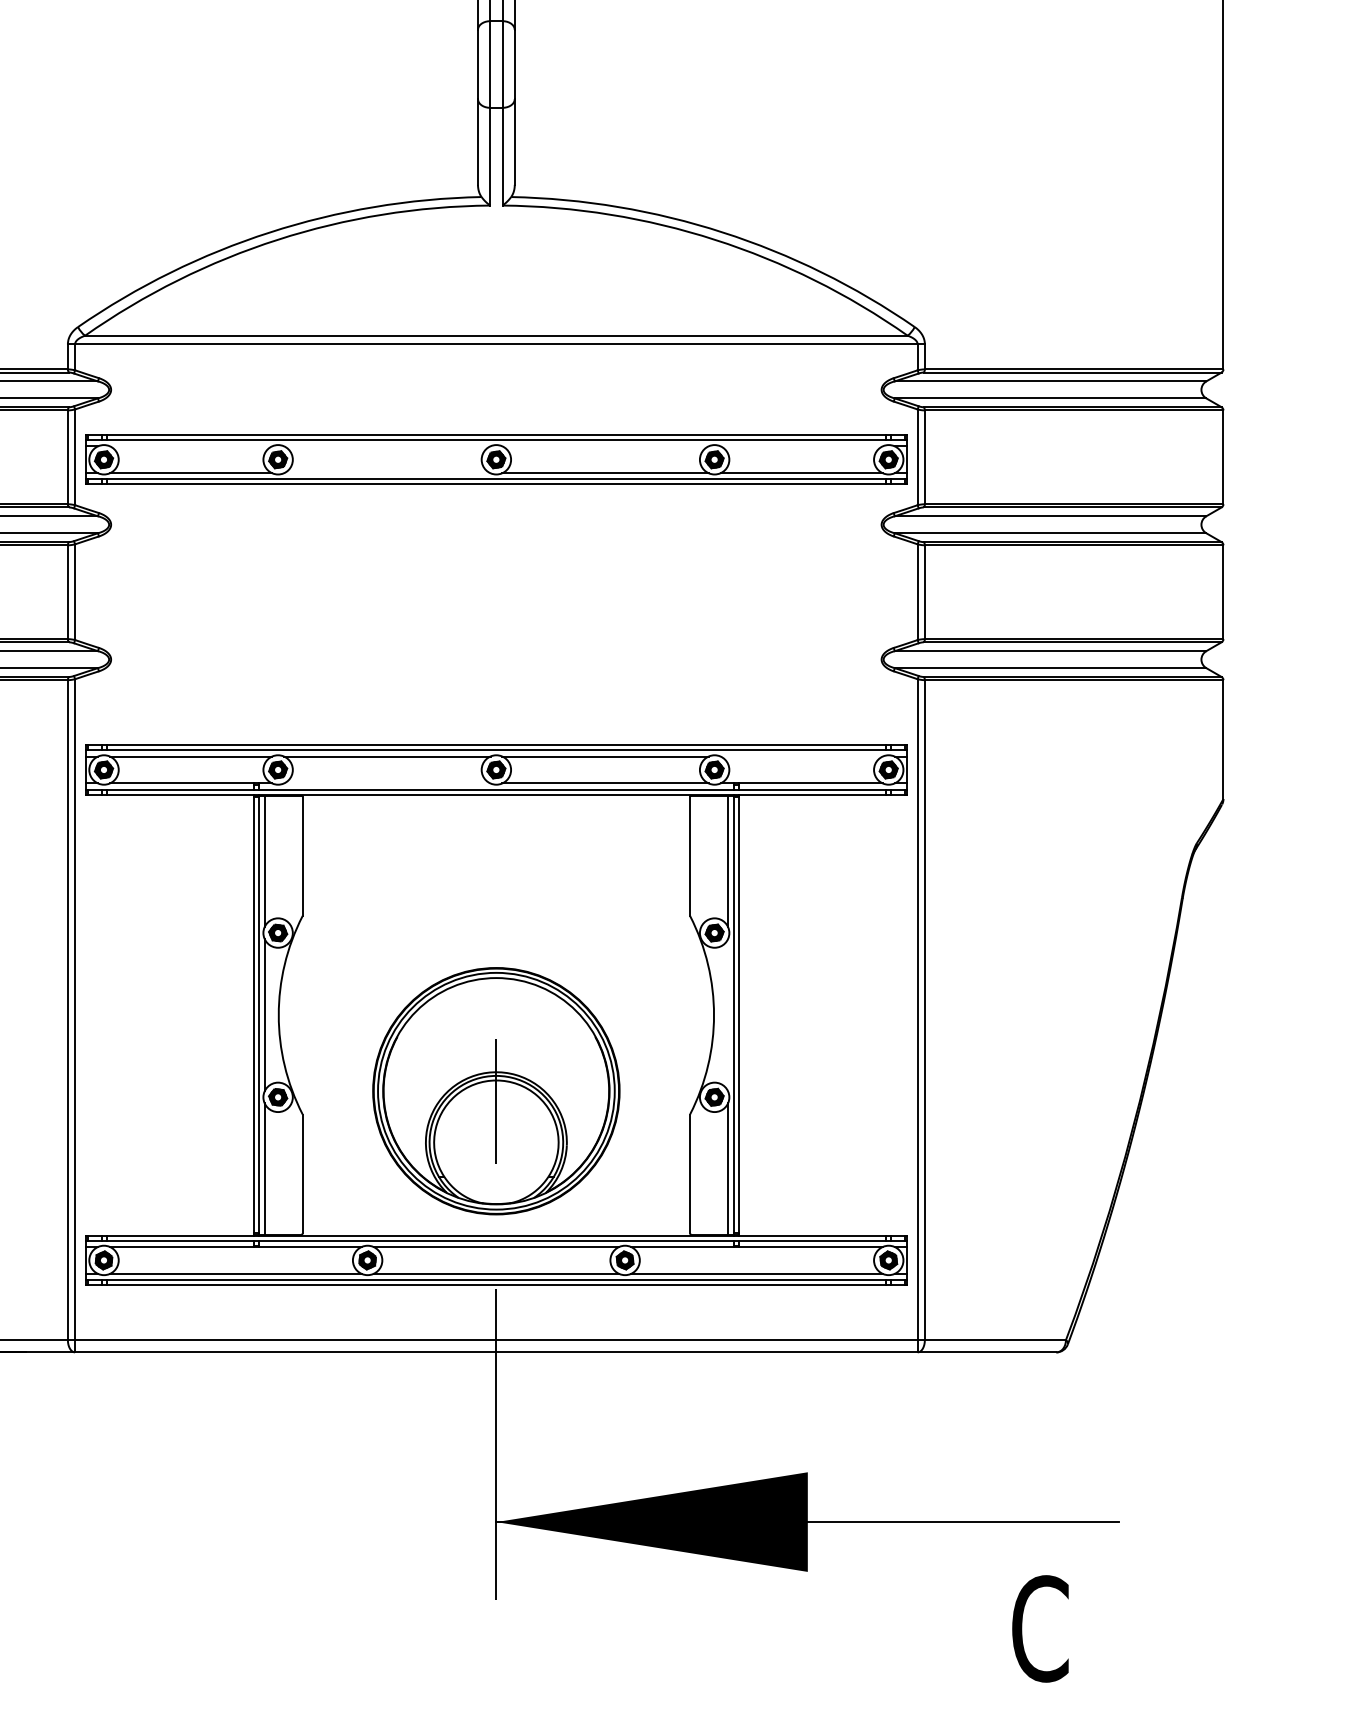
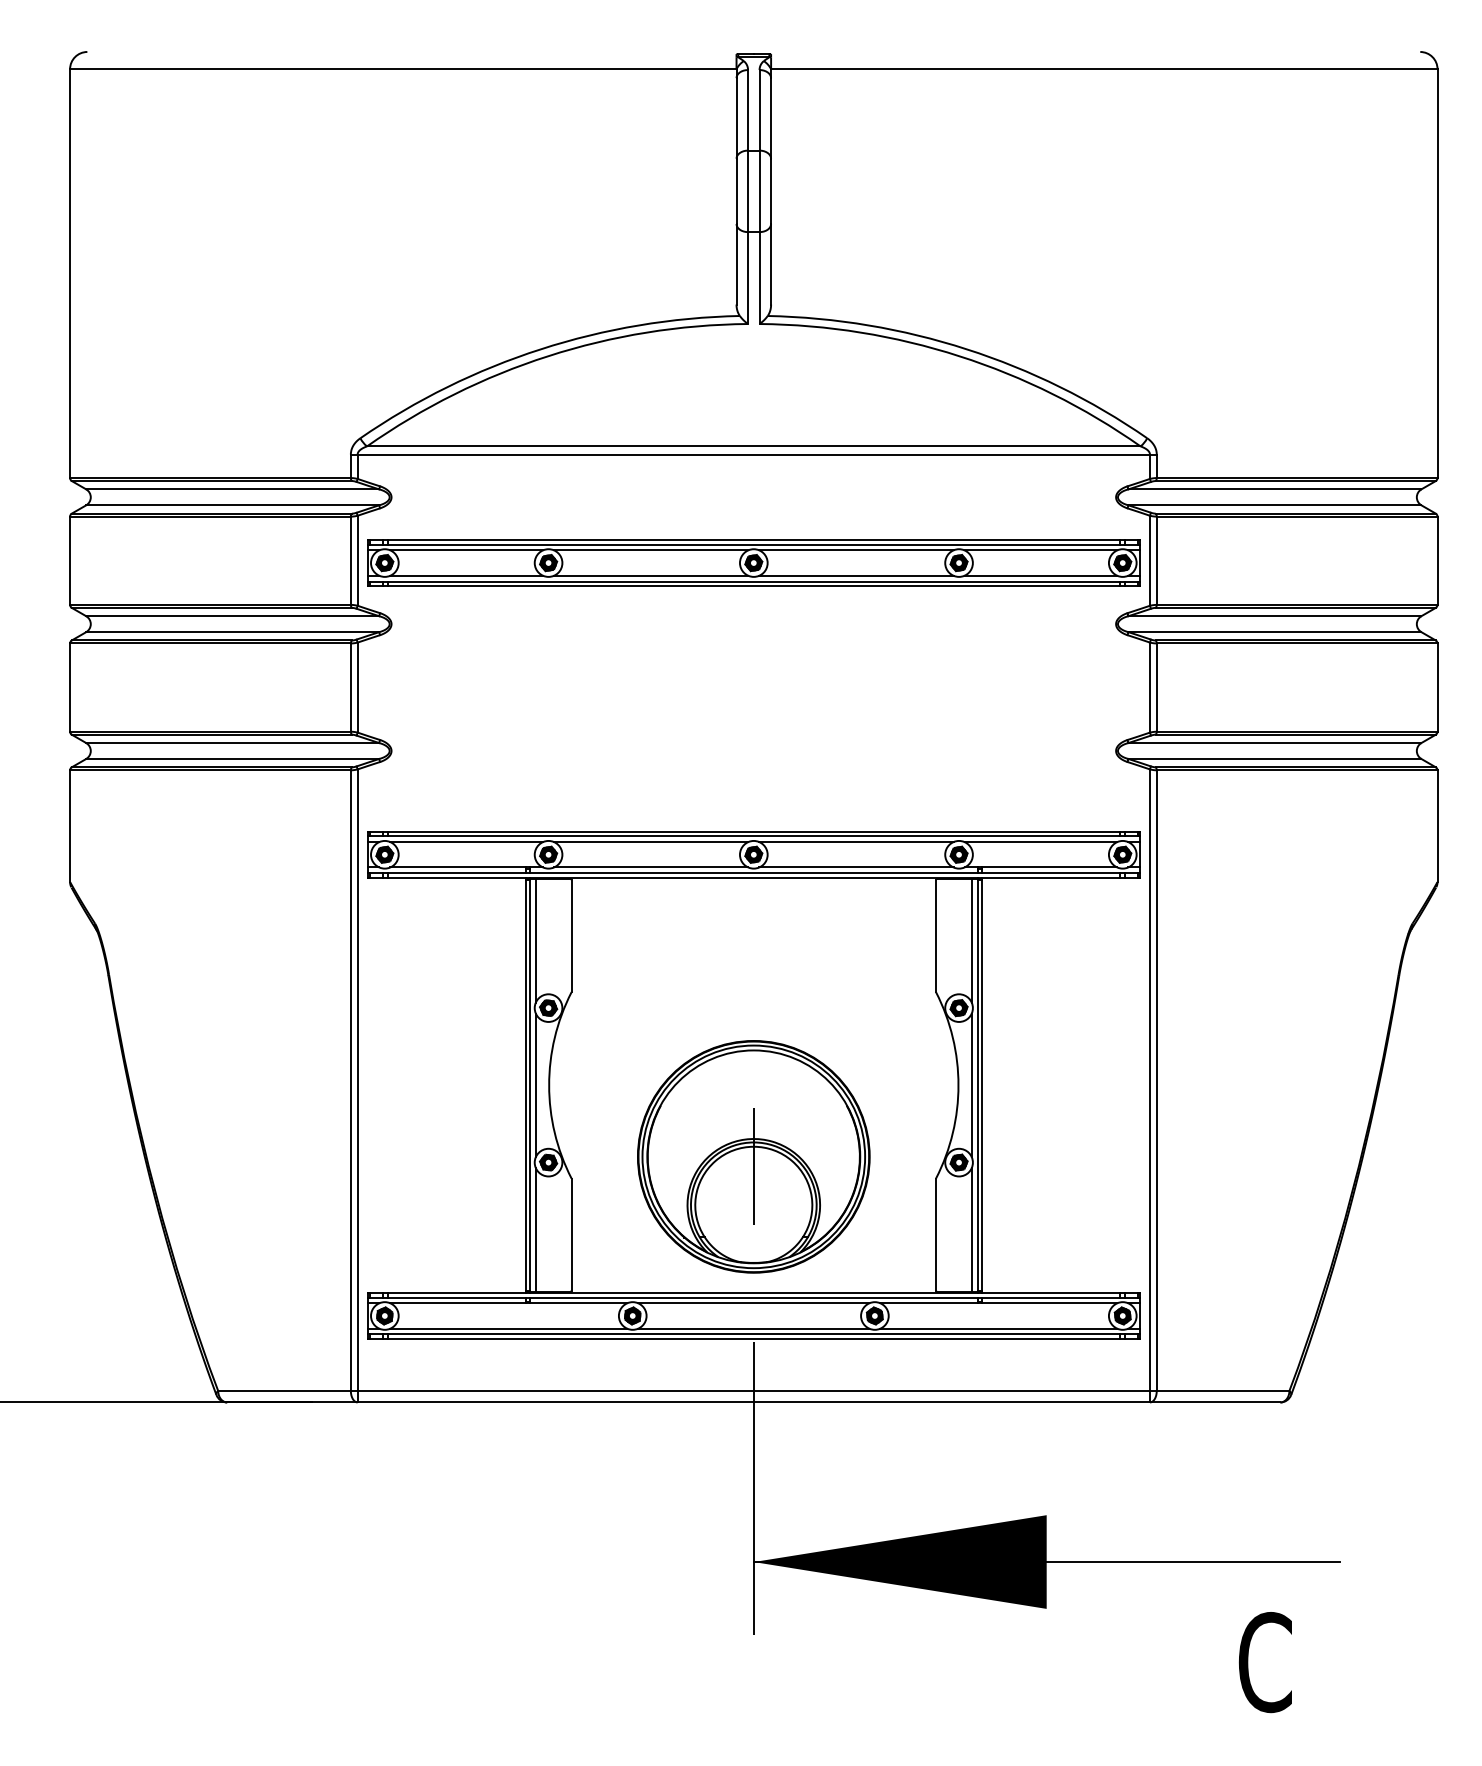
line: (190, 446) -> (466, 550), added
line: (387, 446) -> (651, 550), added
line: (605, 446) -> (856, 550), added
line: (801, 446) -> (1040, 550), added
line: (387, 473) -> (651, 575), added
line: (801, 756) -> (1040, 842), added
line: (387, 783) -> (651, 867), added
line: (727, 1015) -> (971, 1085), added

